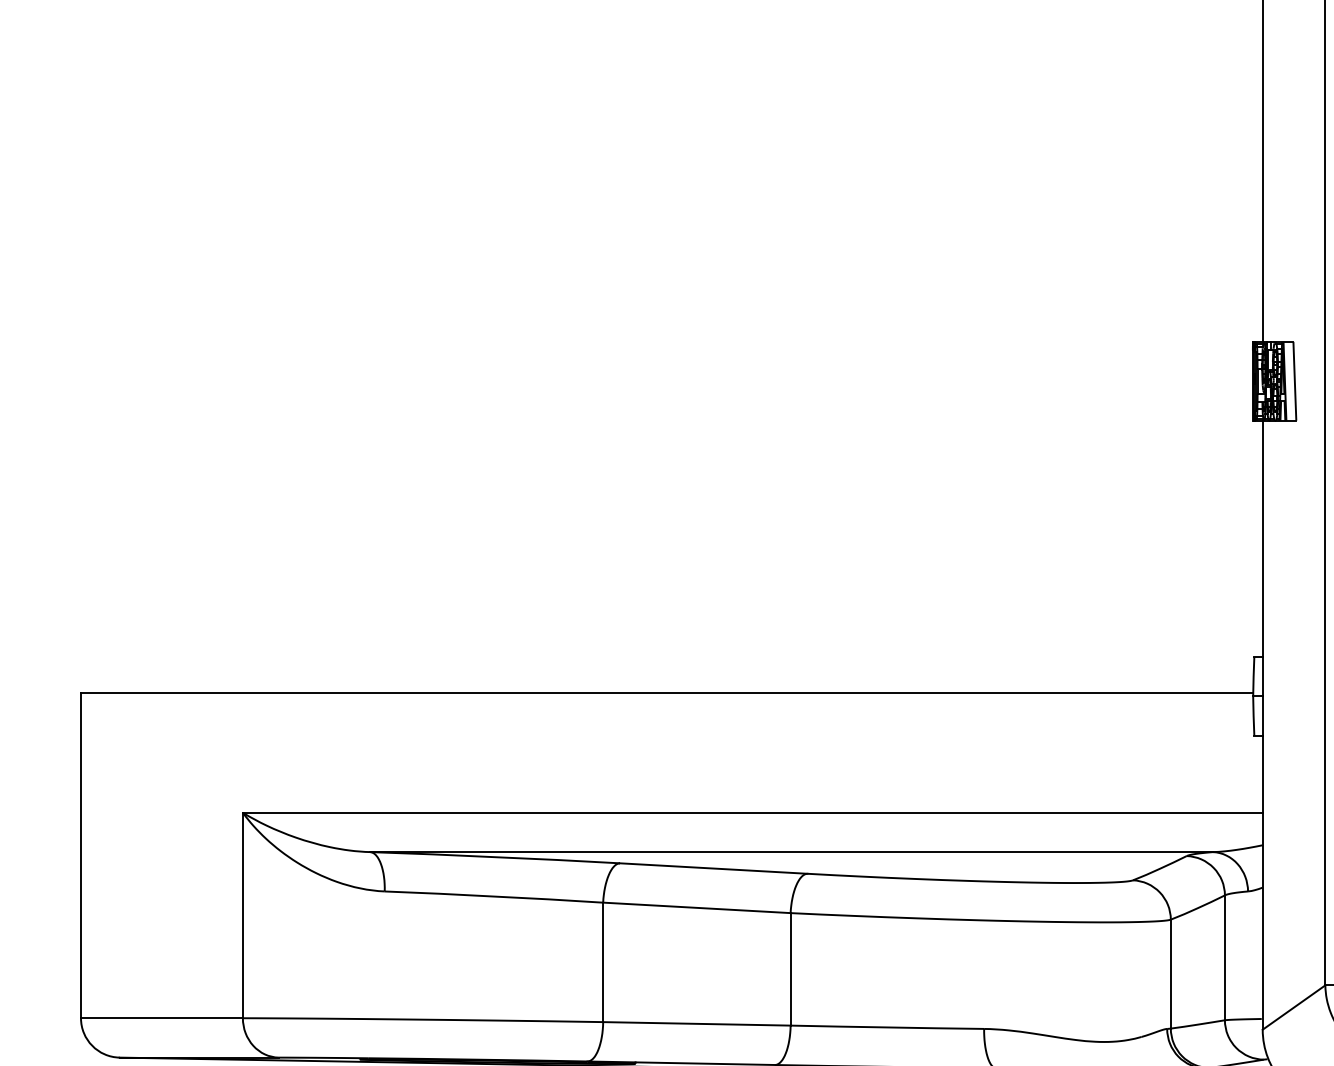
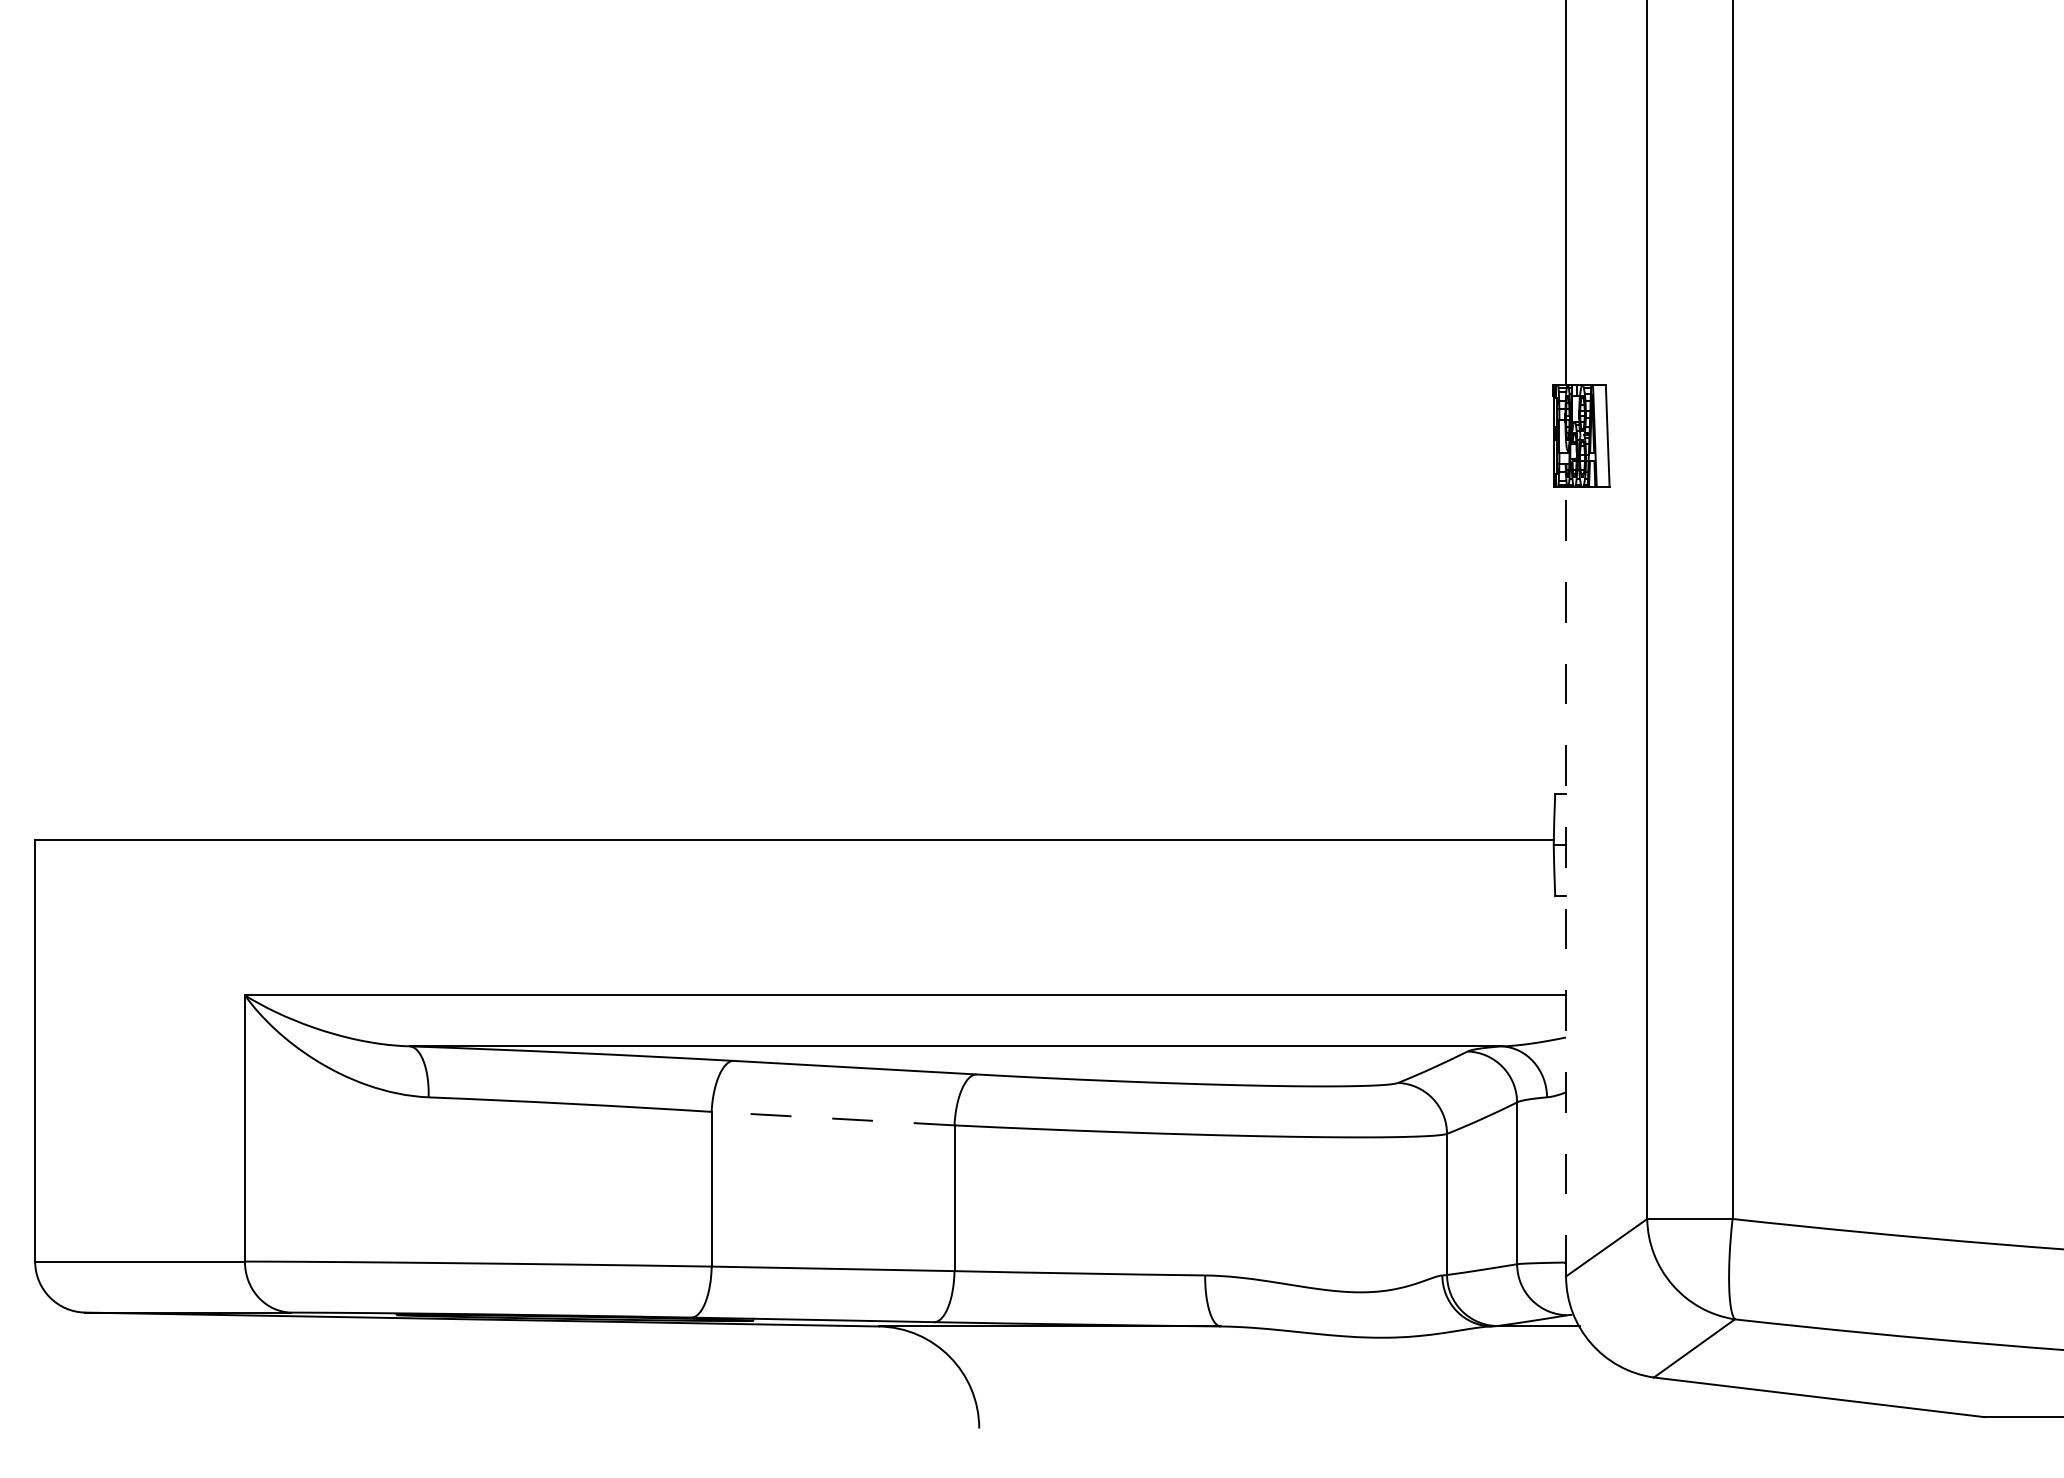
line: (1263, 724) -> (1566, 881), solid -> dashed
line: (697, 907) -> (833, 1118), solid -> dashed

